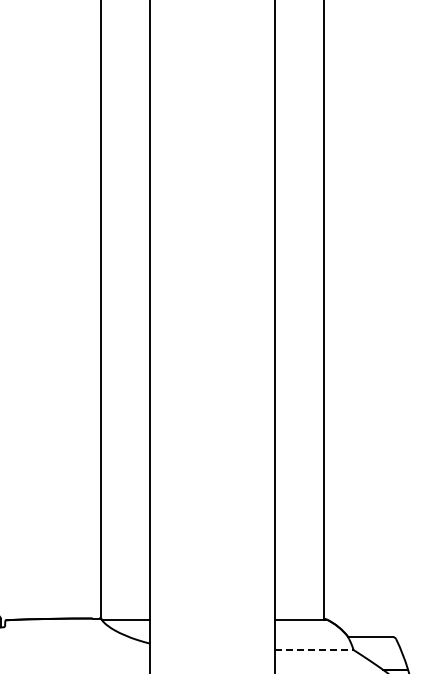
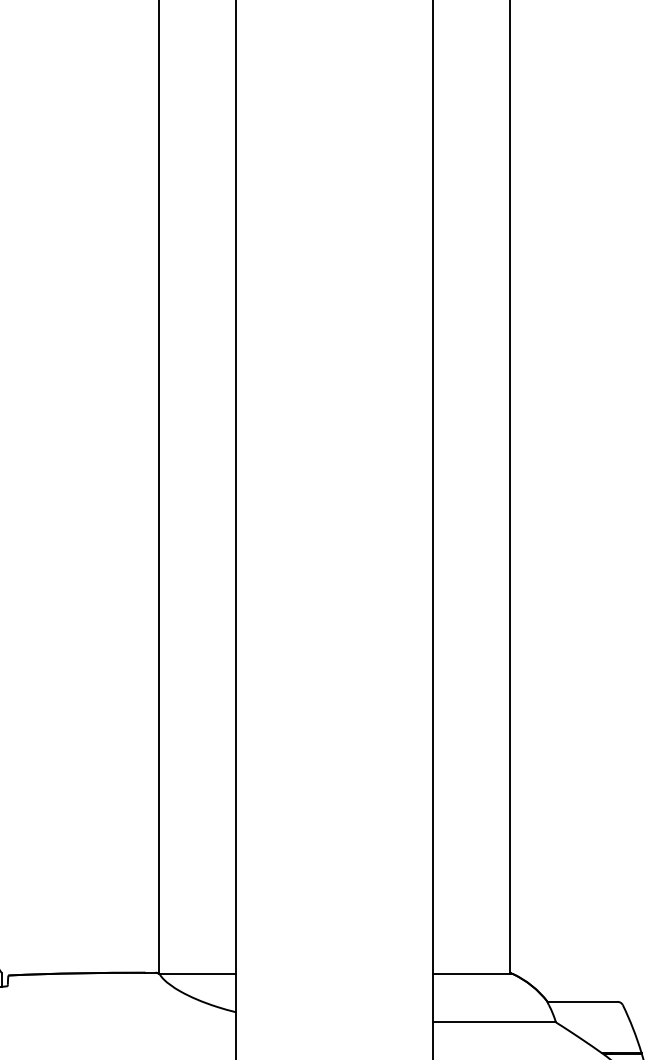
line: (314, 650) -> (494, 1023), dashed -> solid

